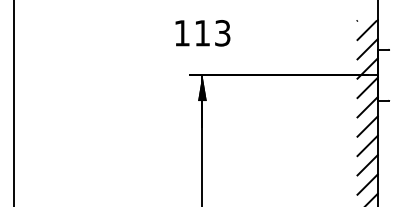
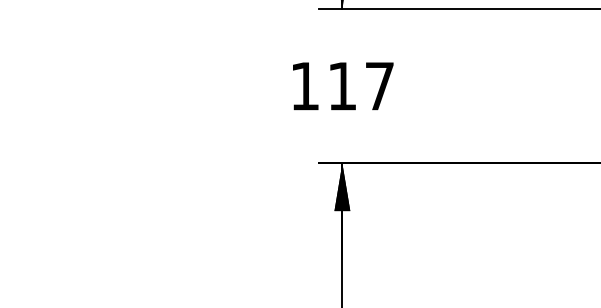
text: (222, 33) -> (379, 86), 113 -> 117

